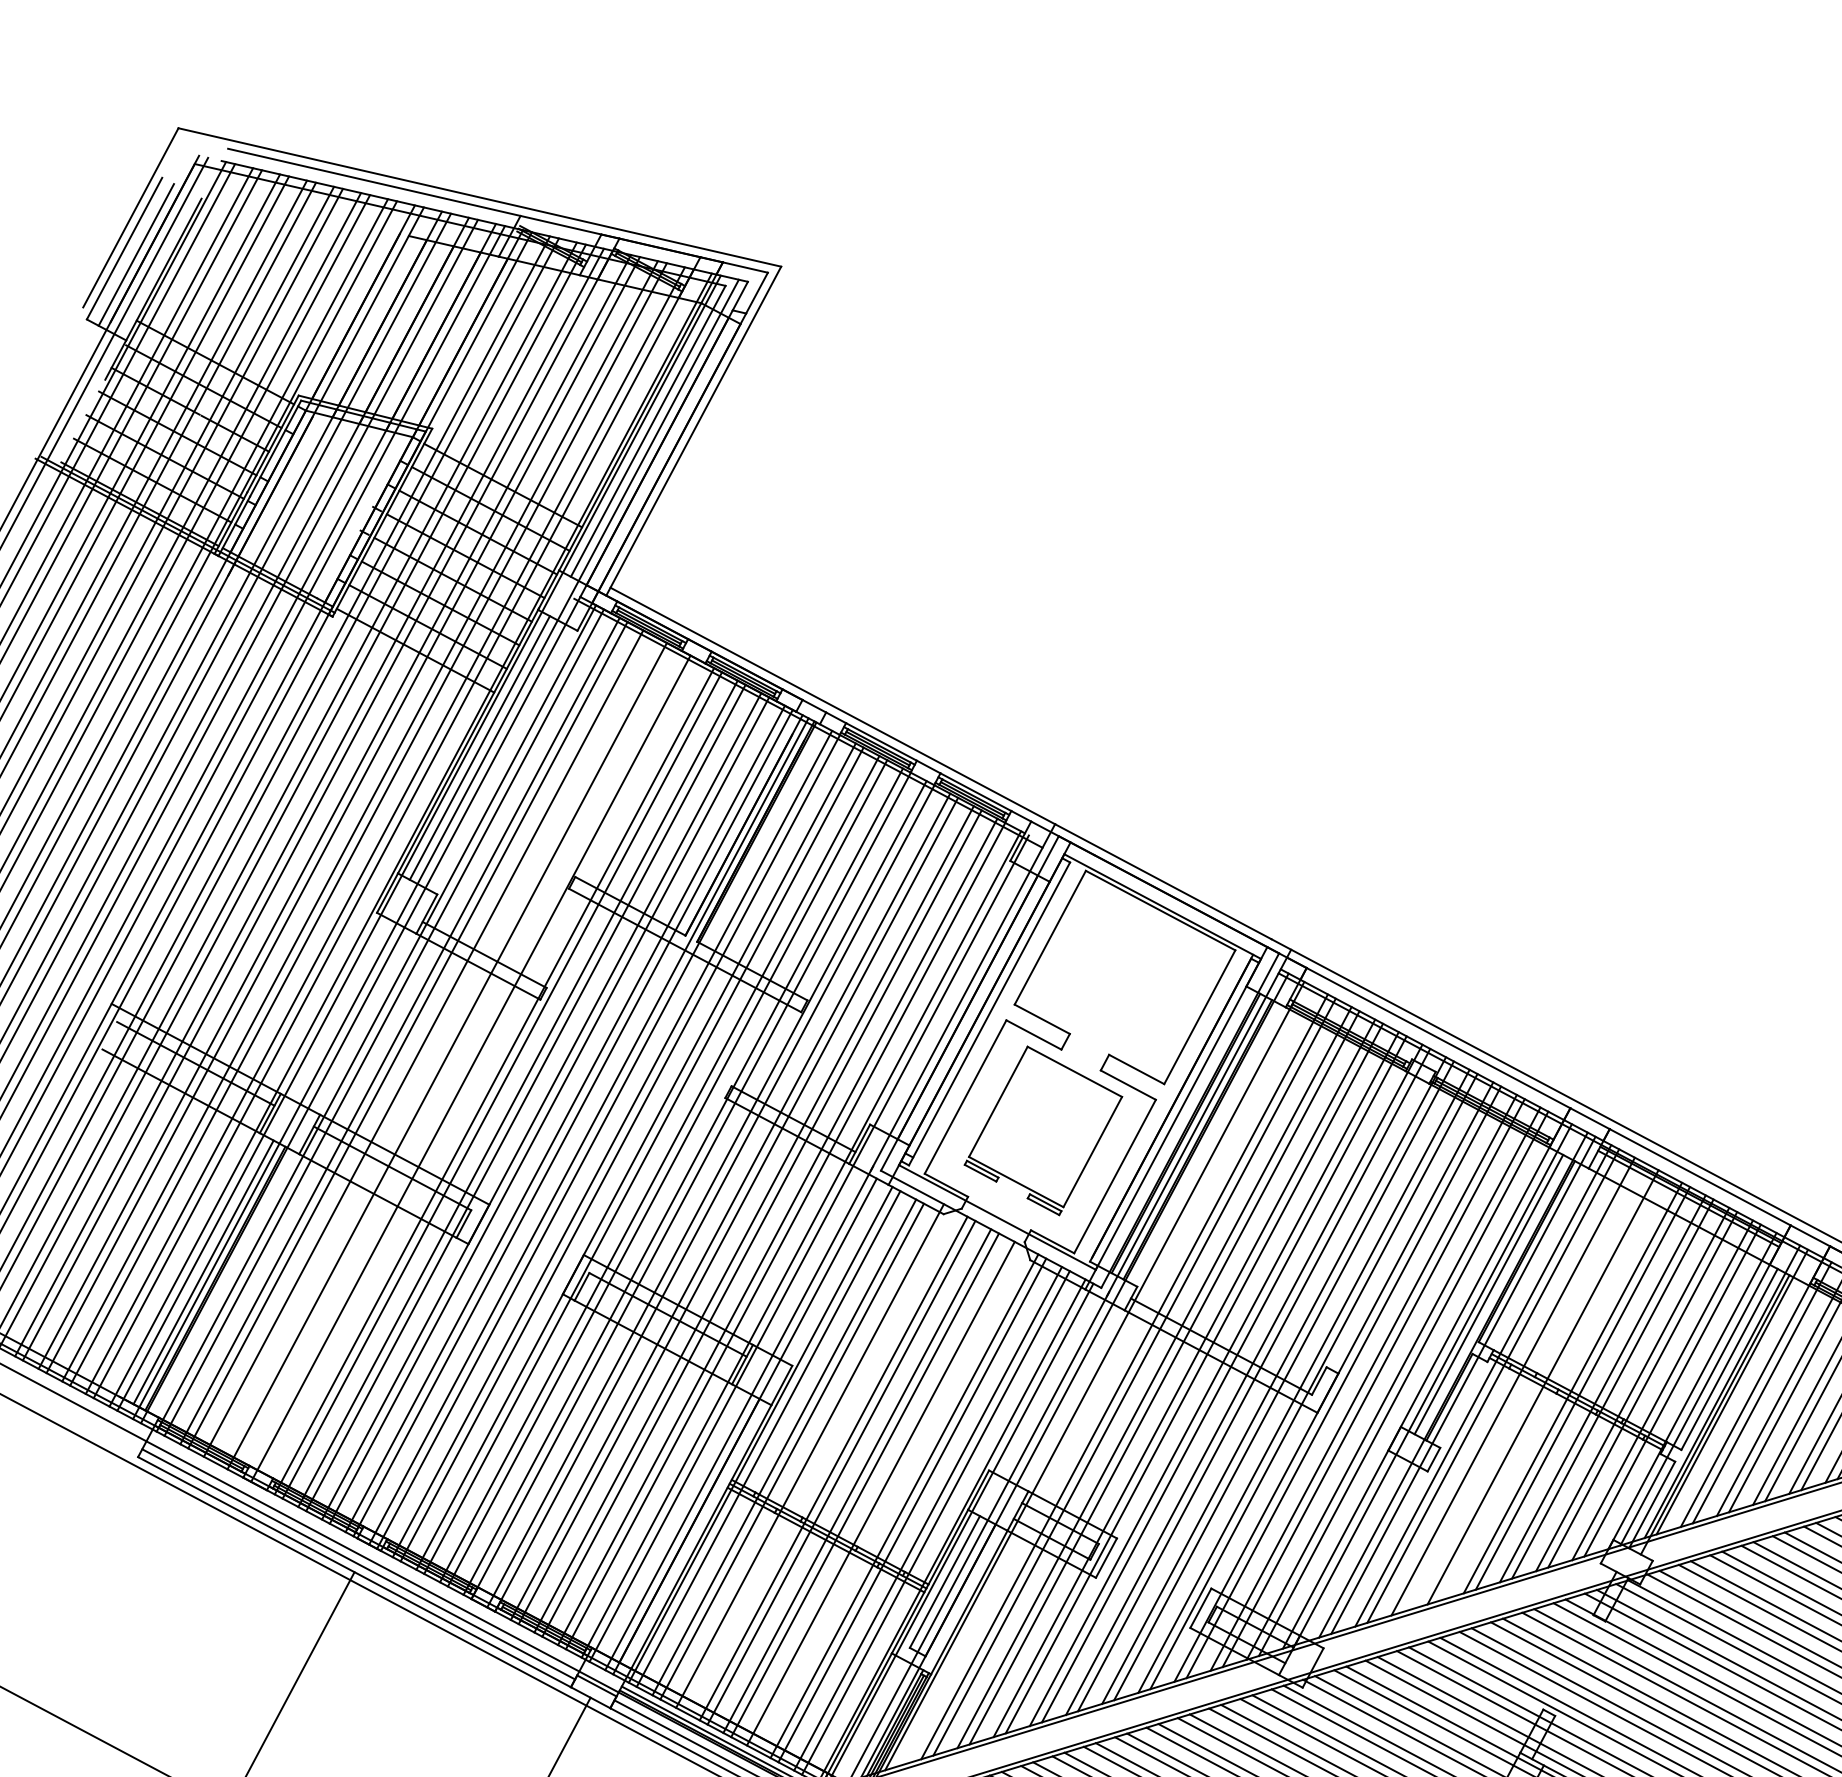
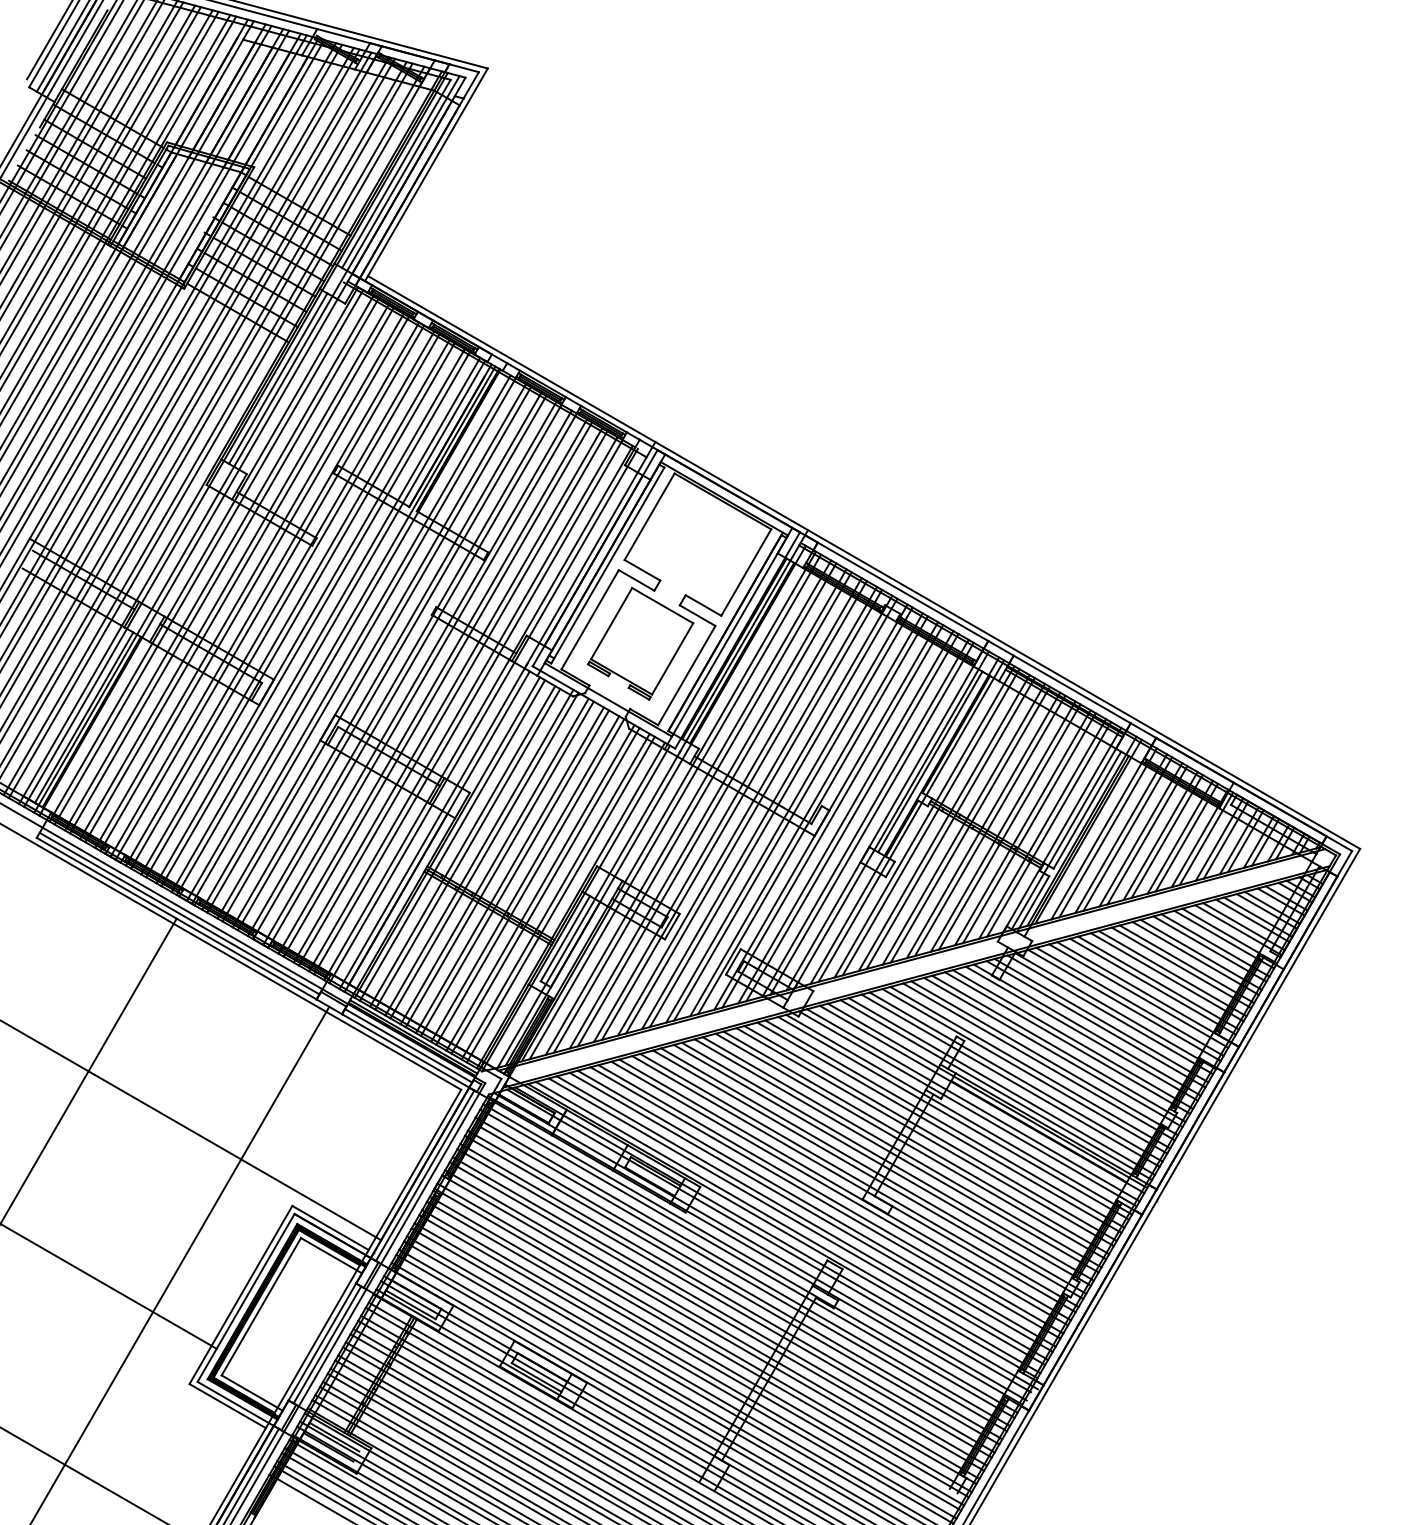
line: (431, 1047) -> (239, 574), added
line: (454, 1059) -> (254, 583), added
line: (477, 1072) -> (269, 592), added
line: (1104, 1375) -> (675, 806), added
line: (1522, 1386) -> (950, 823), added
line: (1553, 1387) -> (970, 824), added
line: (817, 1460) -> (484, 855), added
line: (888, 1497) -> (530, 881), added

